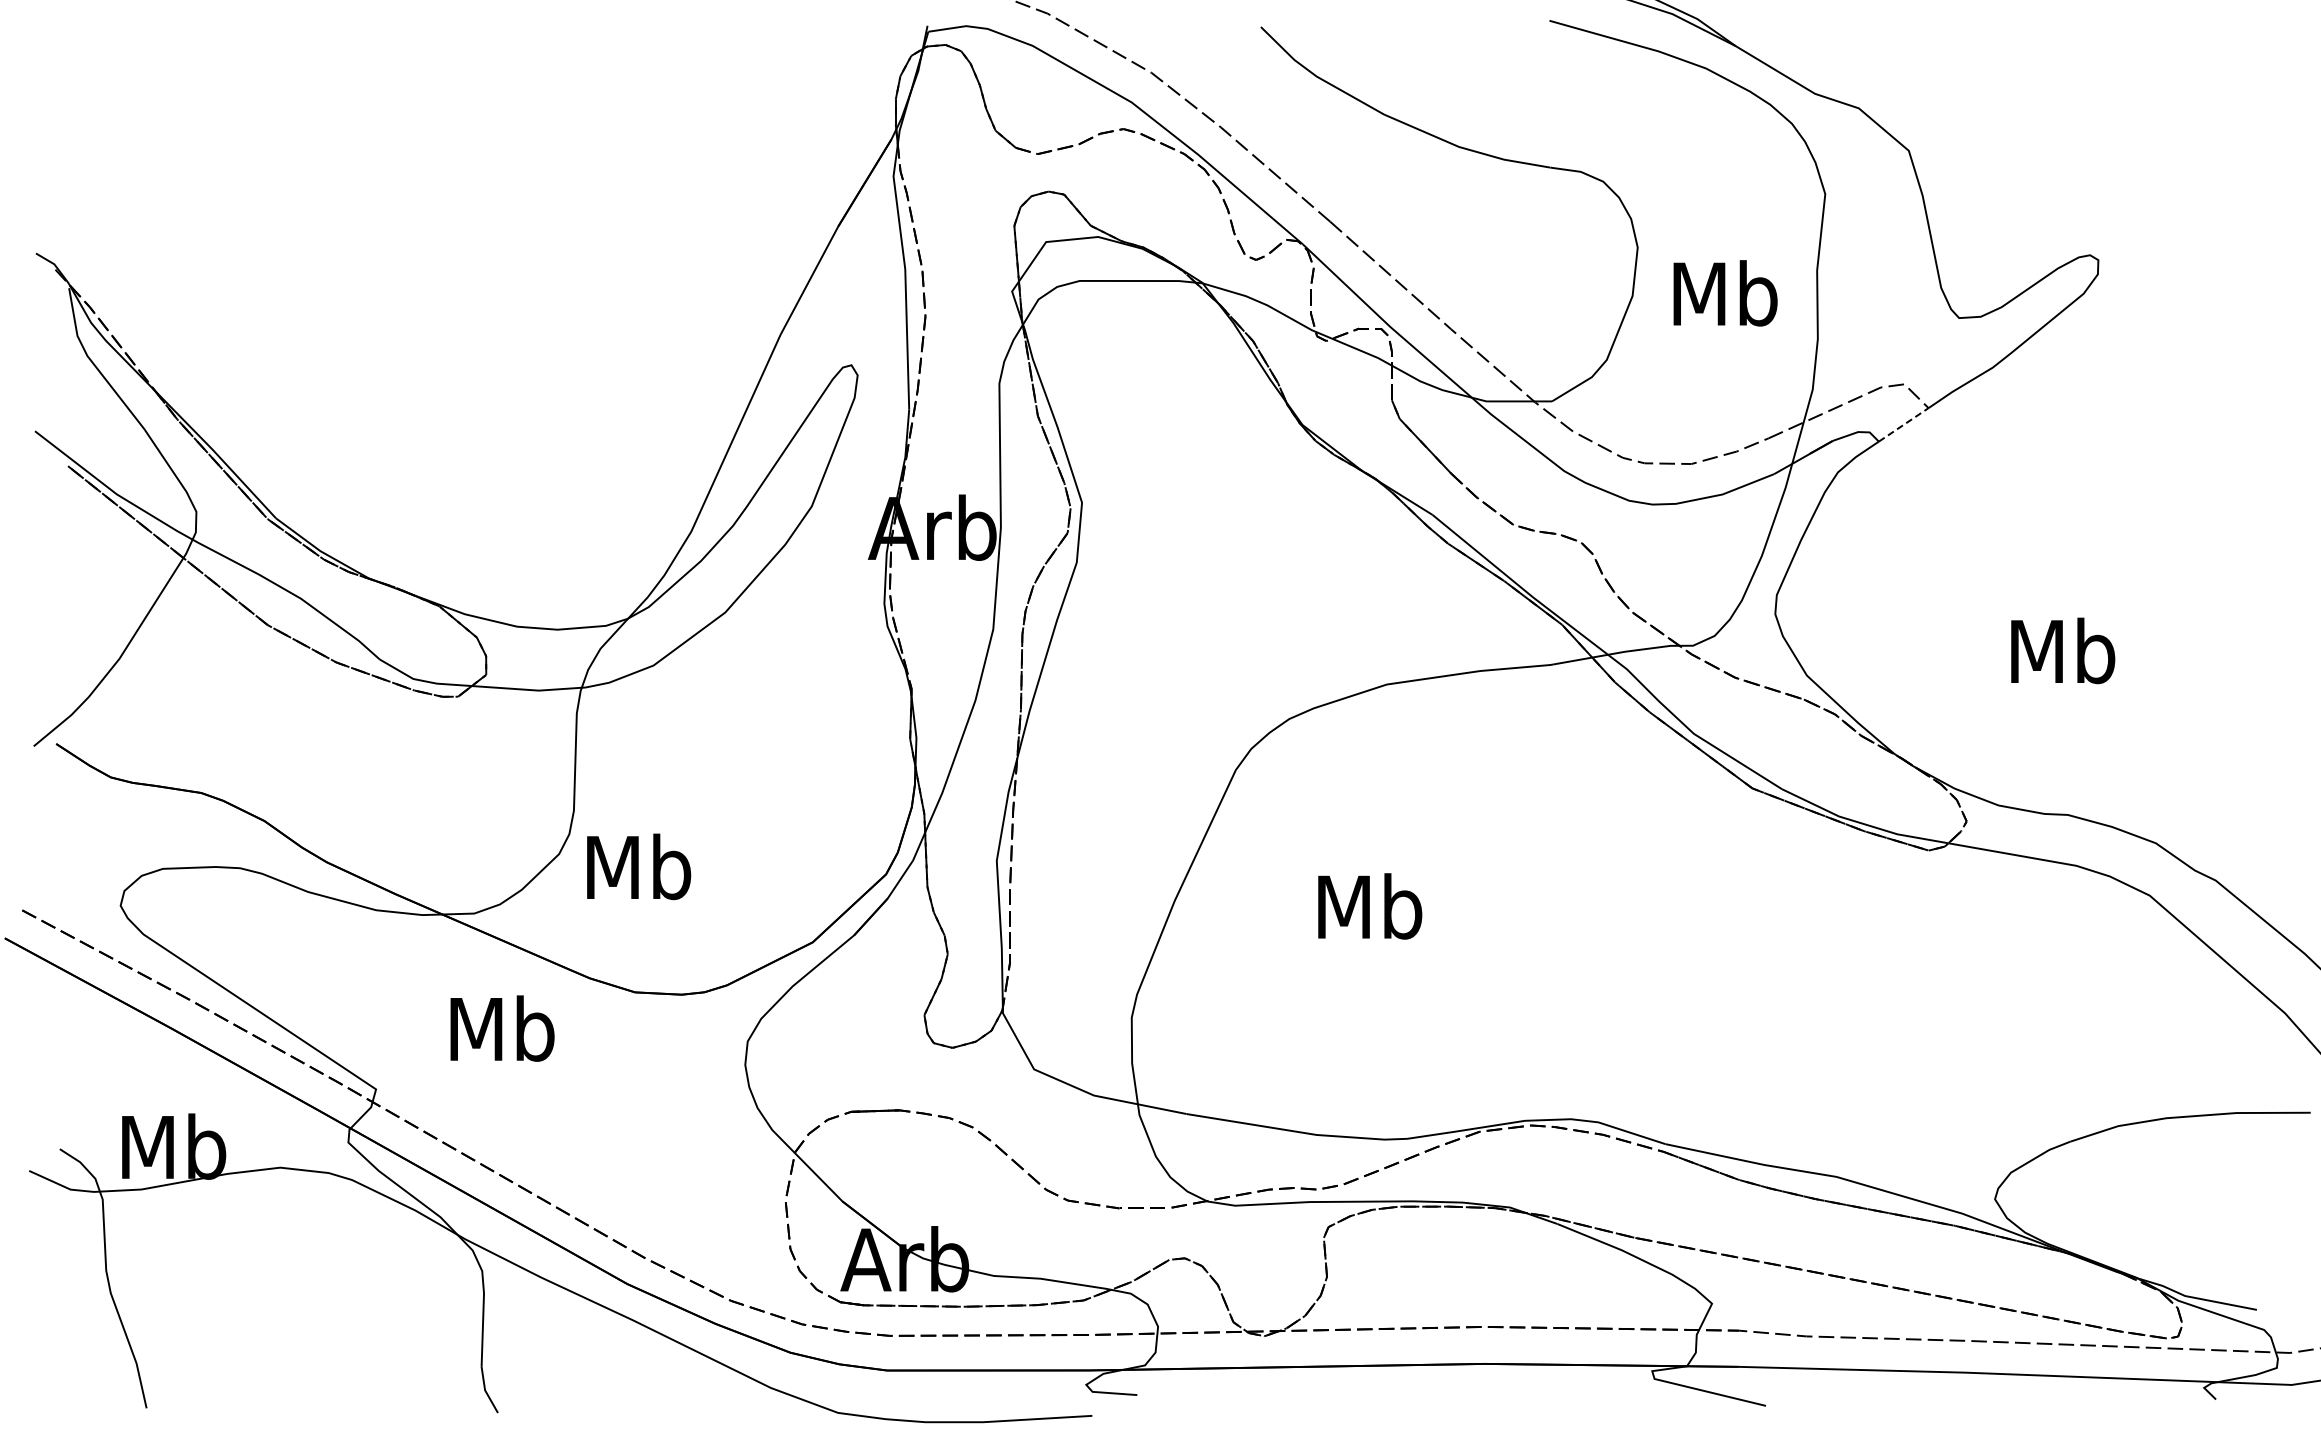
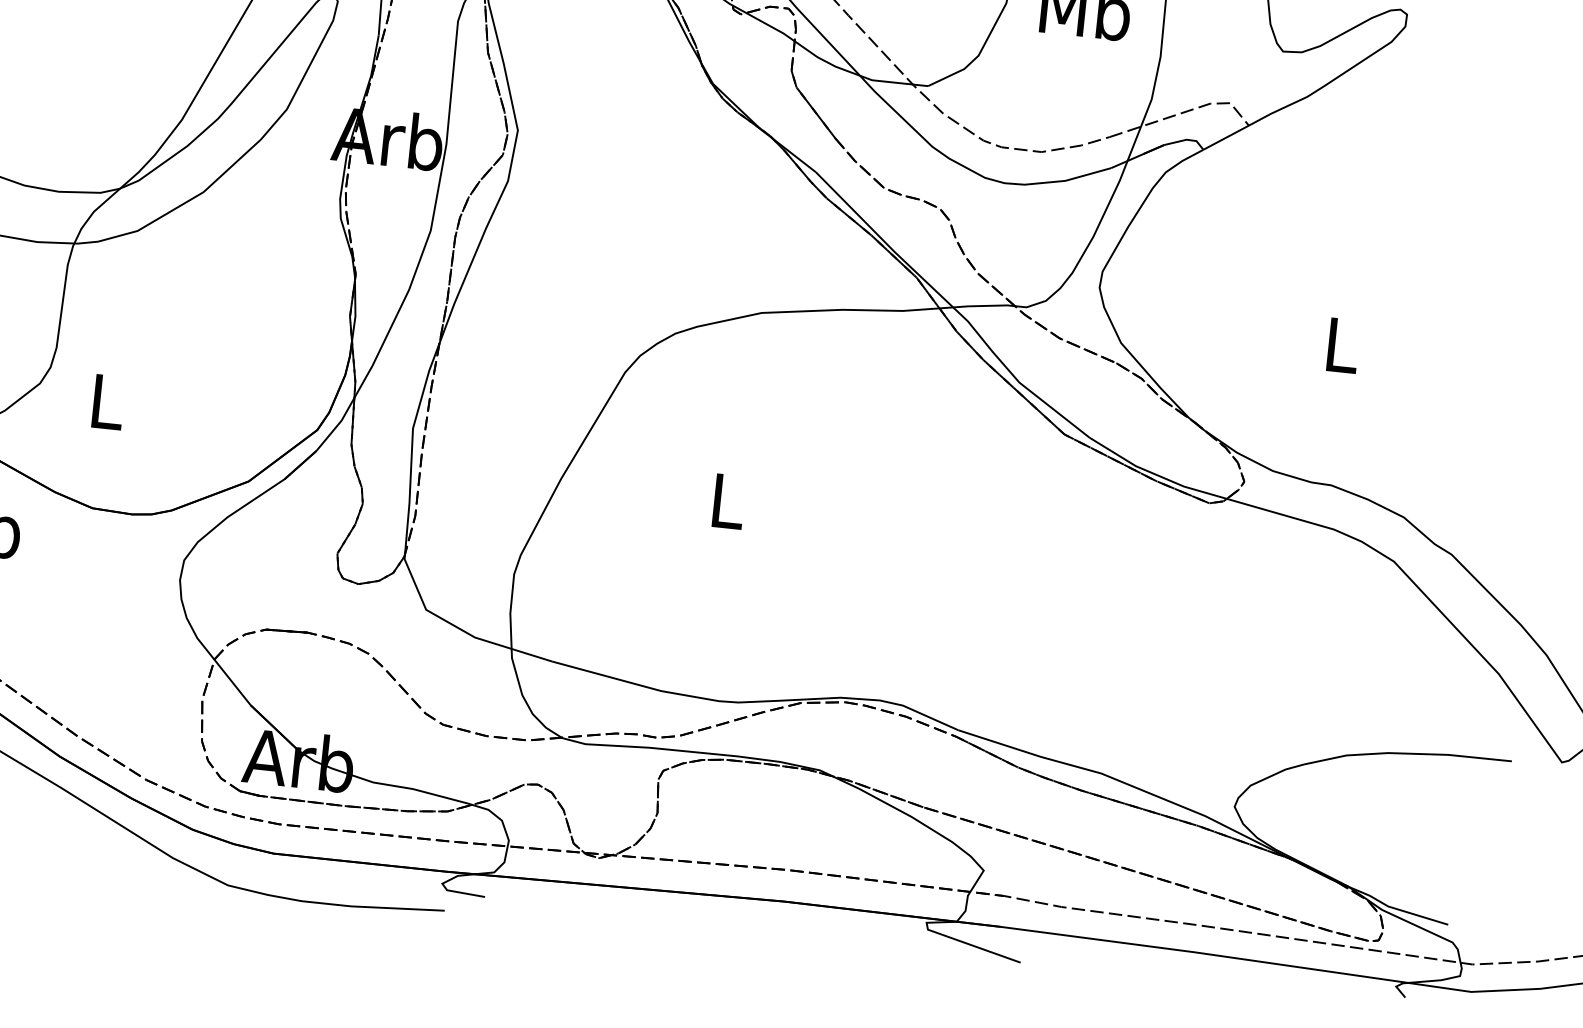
line: (1903, 424) -> (1226, 137), dashed -> solid
text: (2063, 650) -> (1342, 344), Mb -> L
text: (639, 866) -> (107, 401), Mb -> L
text: (1370, 906) -> (727, 500), Mb -> L

